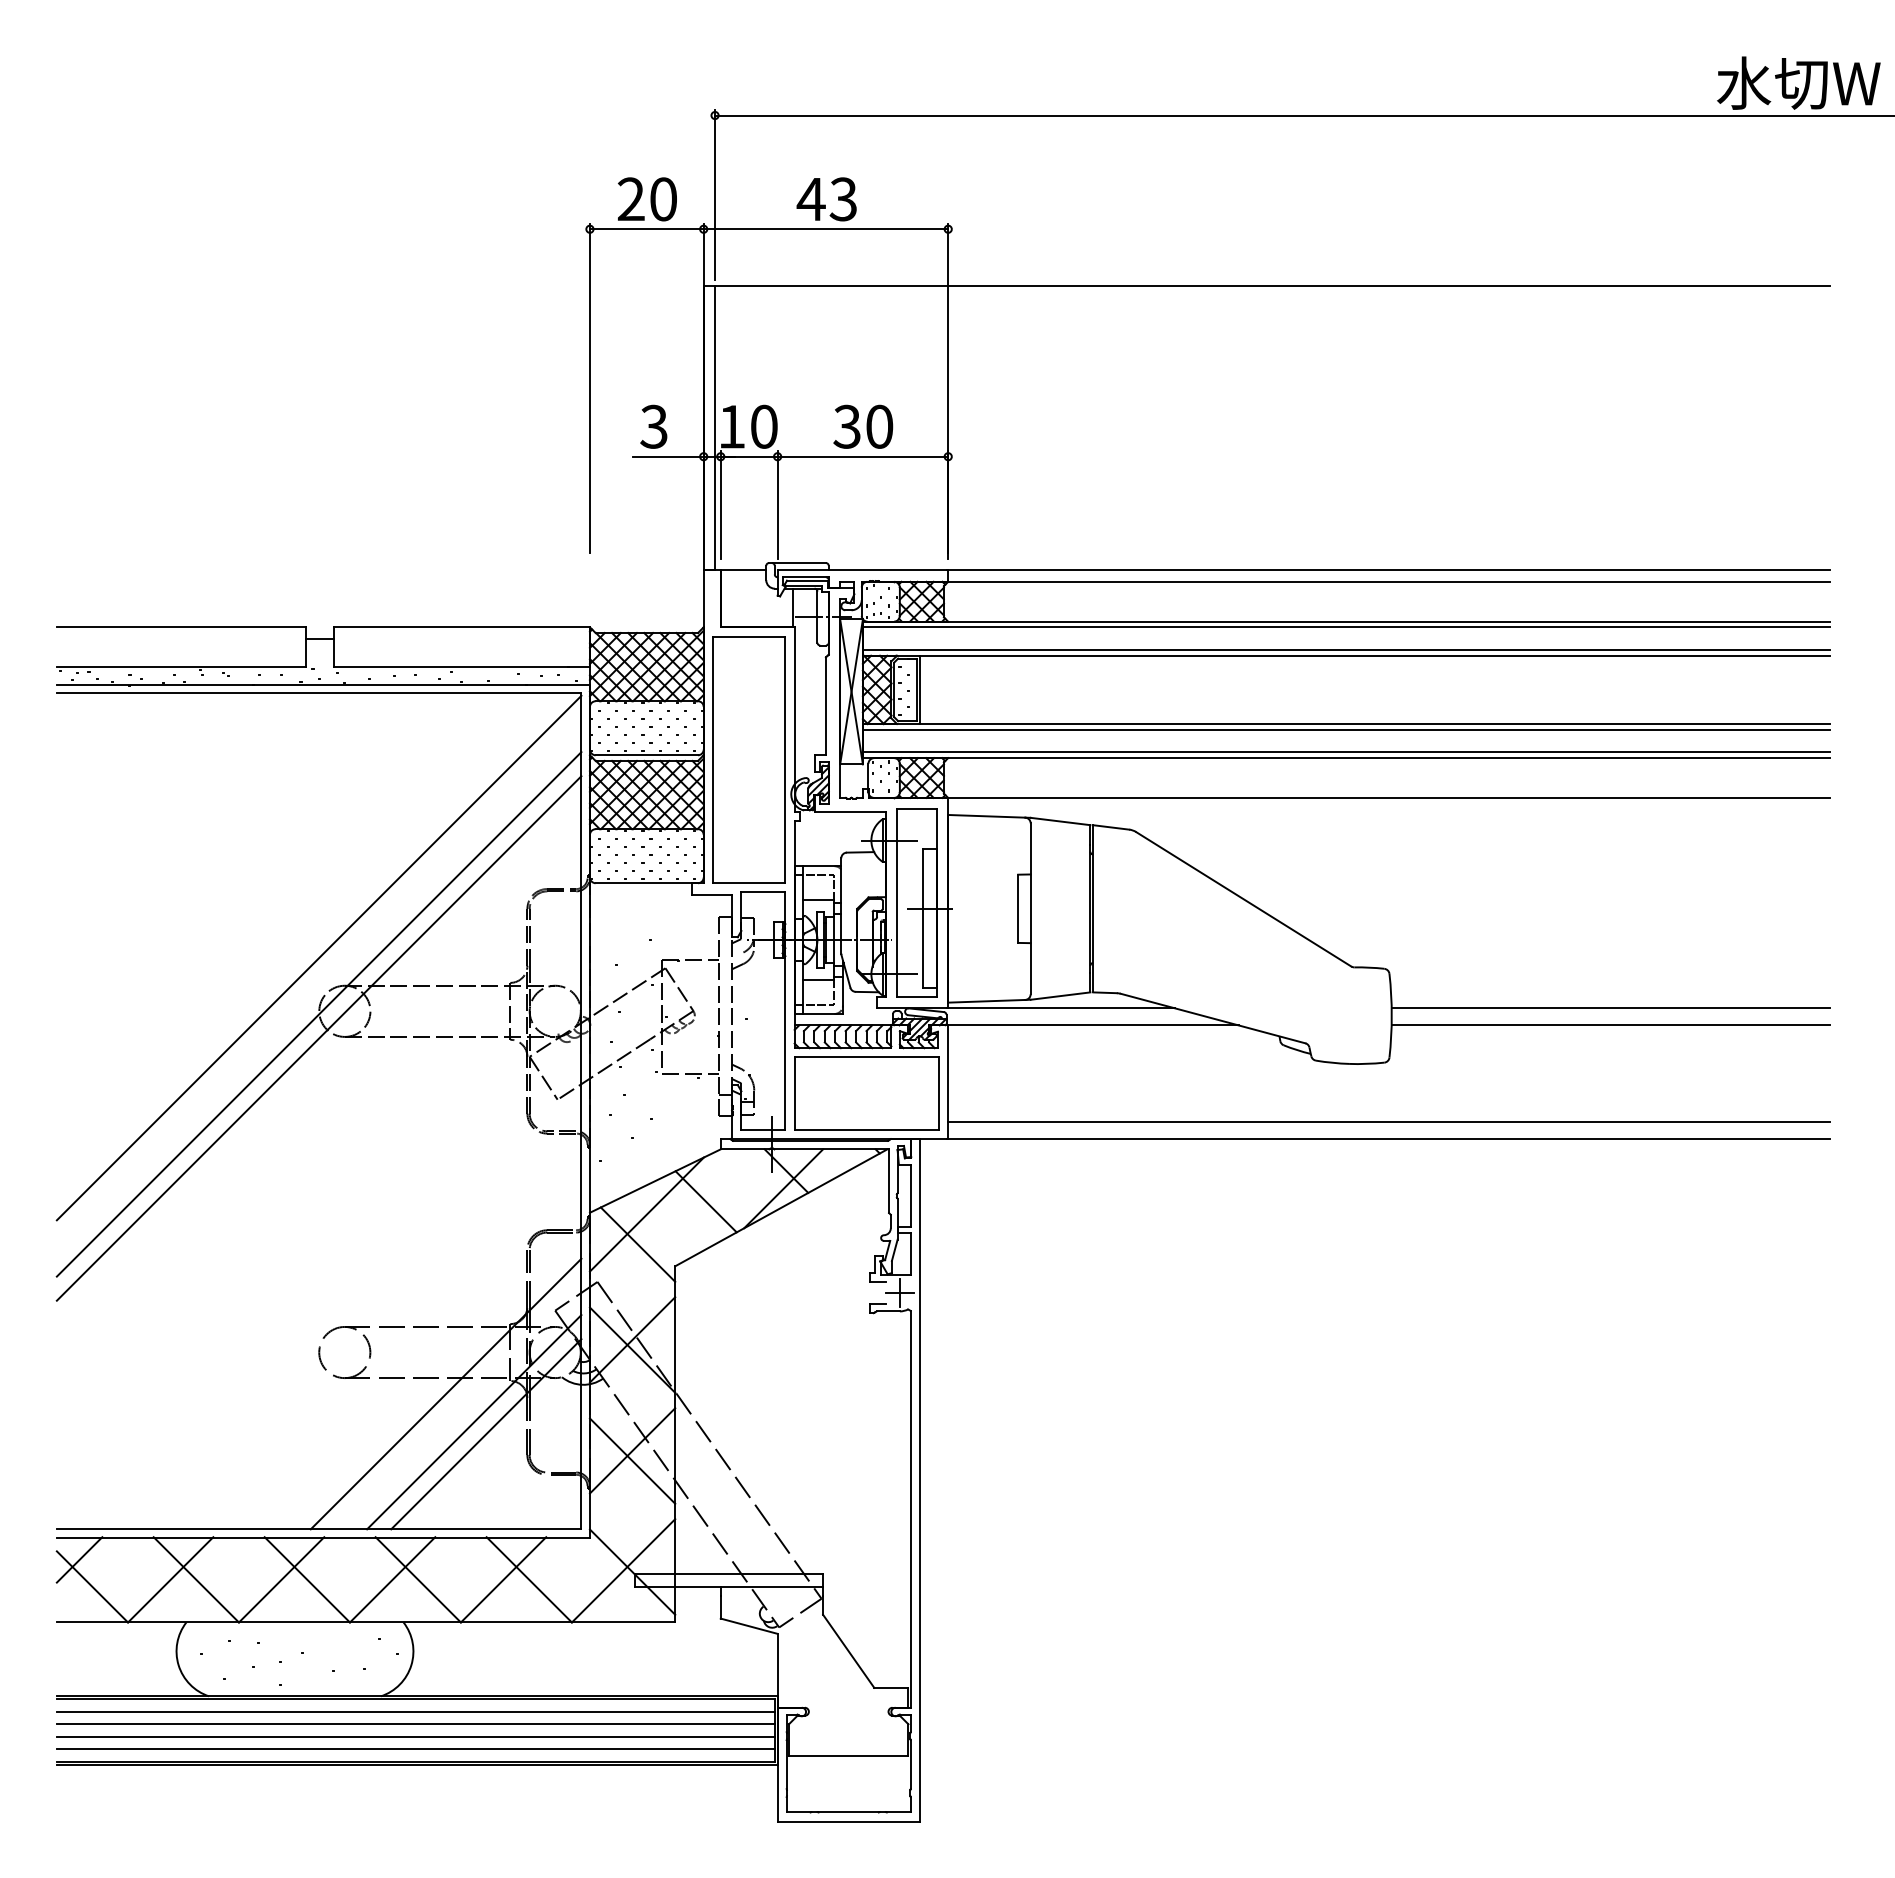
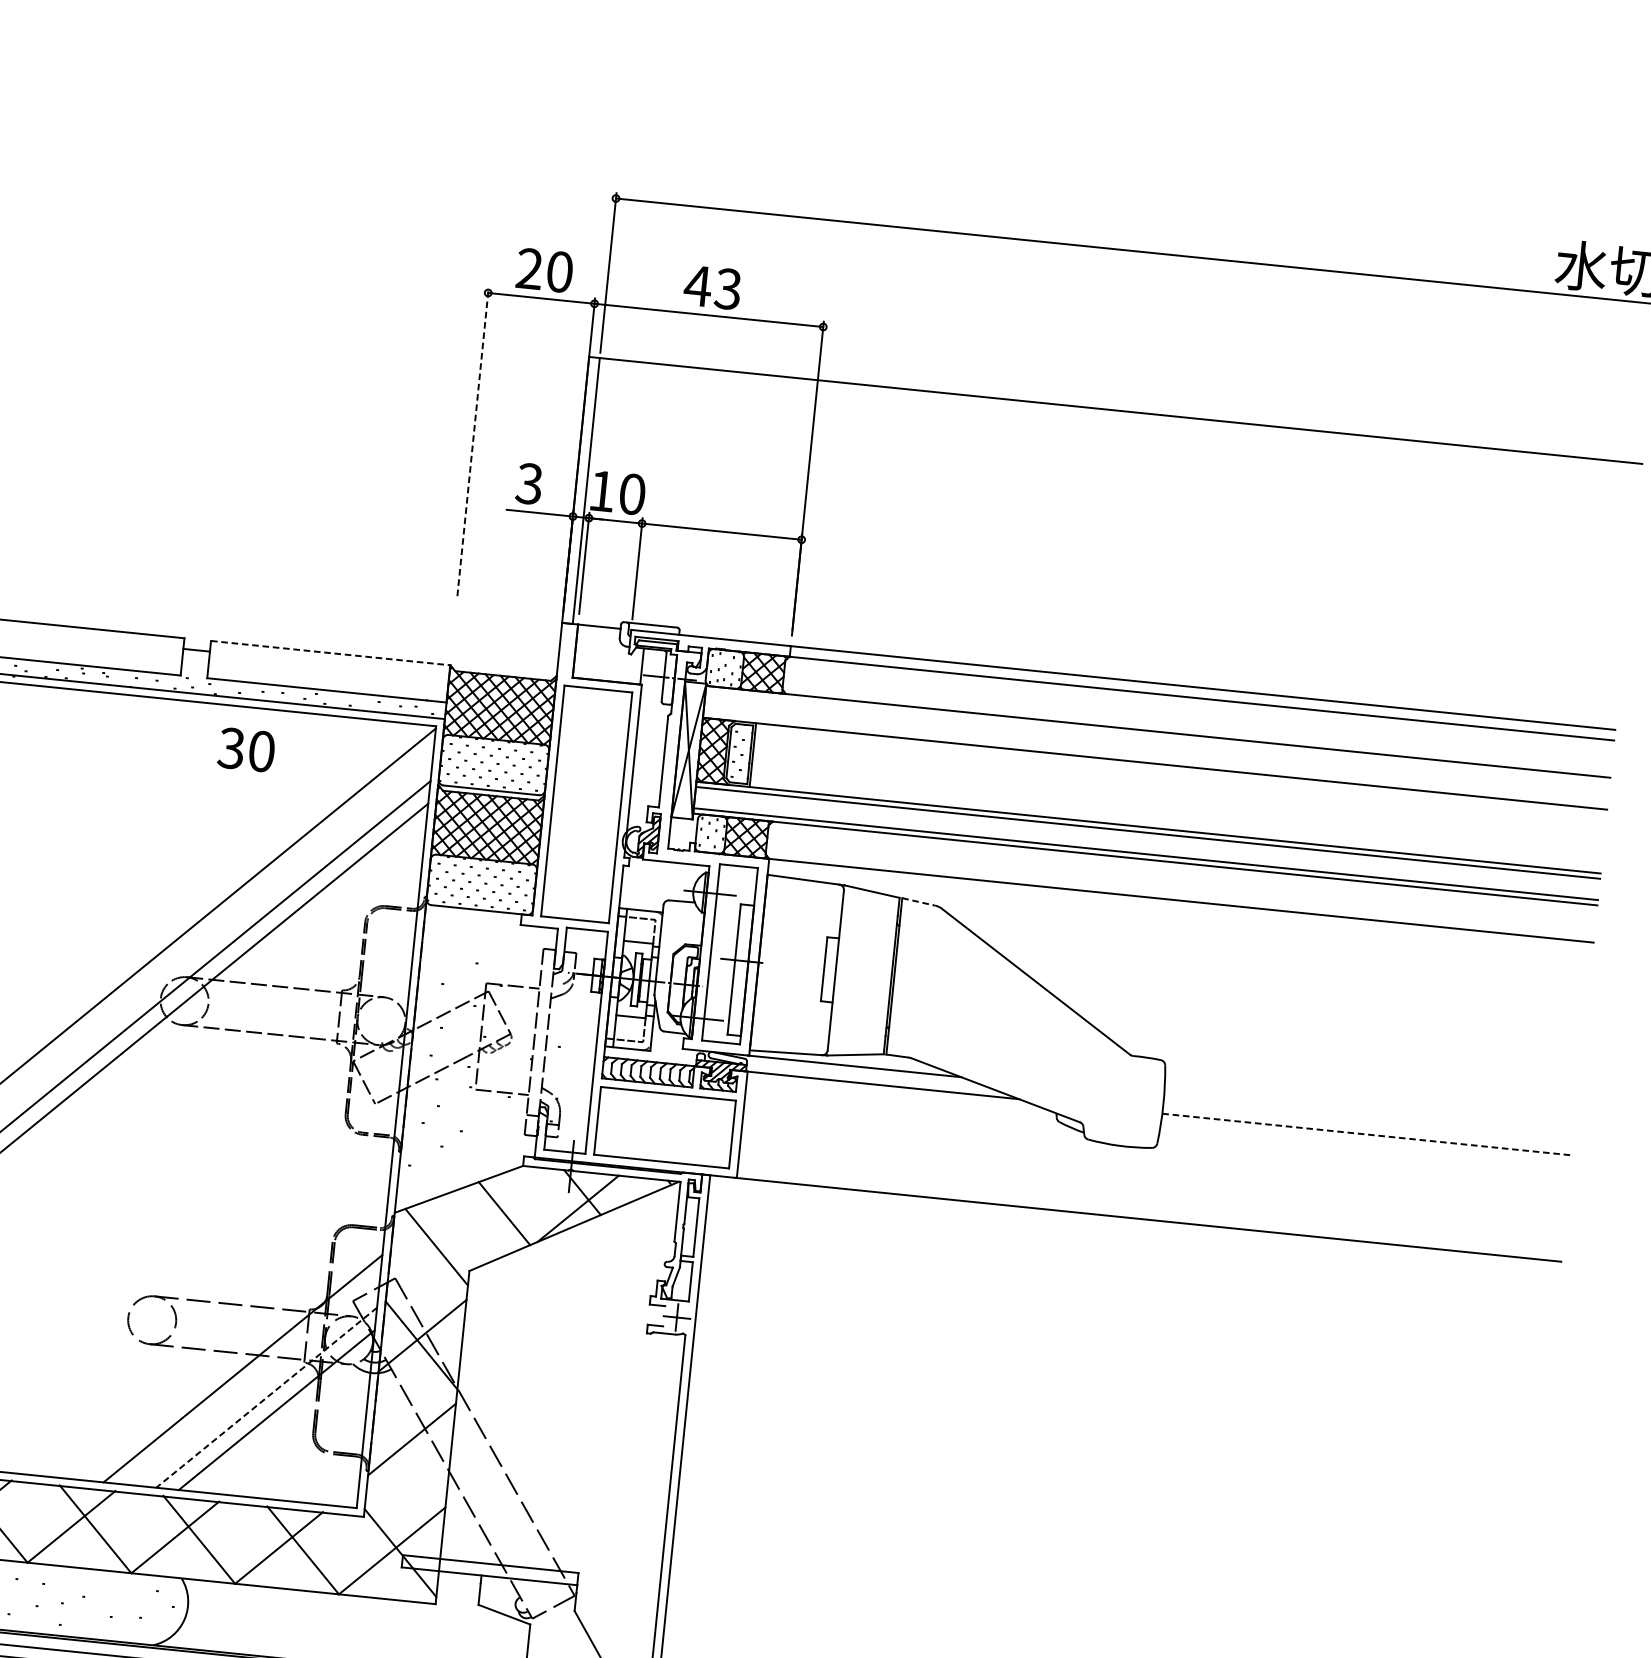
line: (589, 388) -> (472, 441), solid -> dashed
text: (863, 426) -> (246, 749), moved
line: (462, 627) -> (331, 653), solid -> dashed
line: (1345, 627) -> (1157, 737), removed
line: (1345, 650) -> (1154, 758), removed
line: (1111, 827) -> (919, 902), solid -> dashed
line: (1610, 1008) -> (1368, 1118), removed
line: (1611, 1025) -> (1367, 1134), solid -> dashed
line: (1388, 1122) -> (1150, 1204), removed
line: (646, 1214) -> (447, 1219), removed
line: (474, 1422) -> (266, 1398), solid -> dashed
line: (632, 1460) -> (411, 1448), removed

